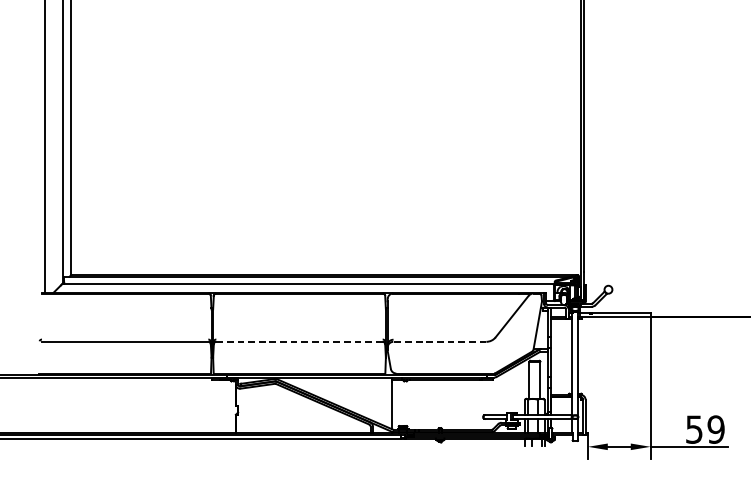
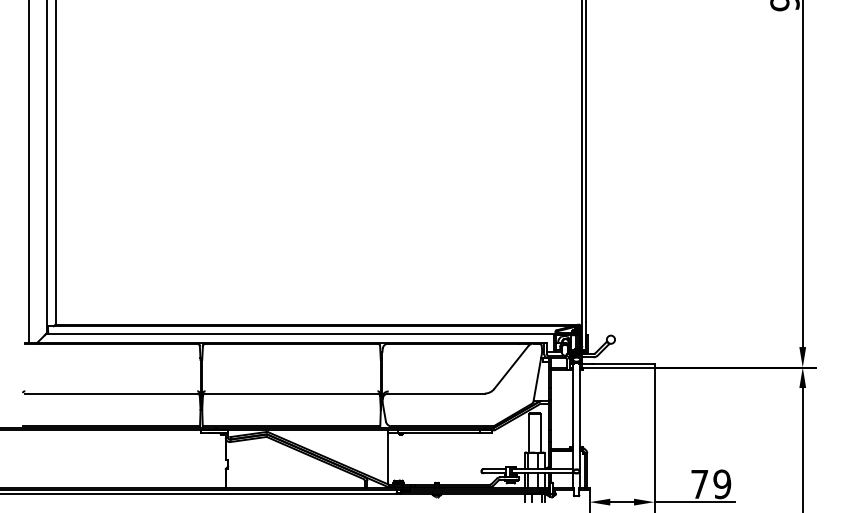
line: (300, 341) -> (292, 393), dashed -> solid
line: (439, 341) -> (436, 393), dashed -> solid
text: (694, 429) -> (699, 484), 59 -> 79

